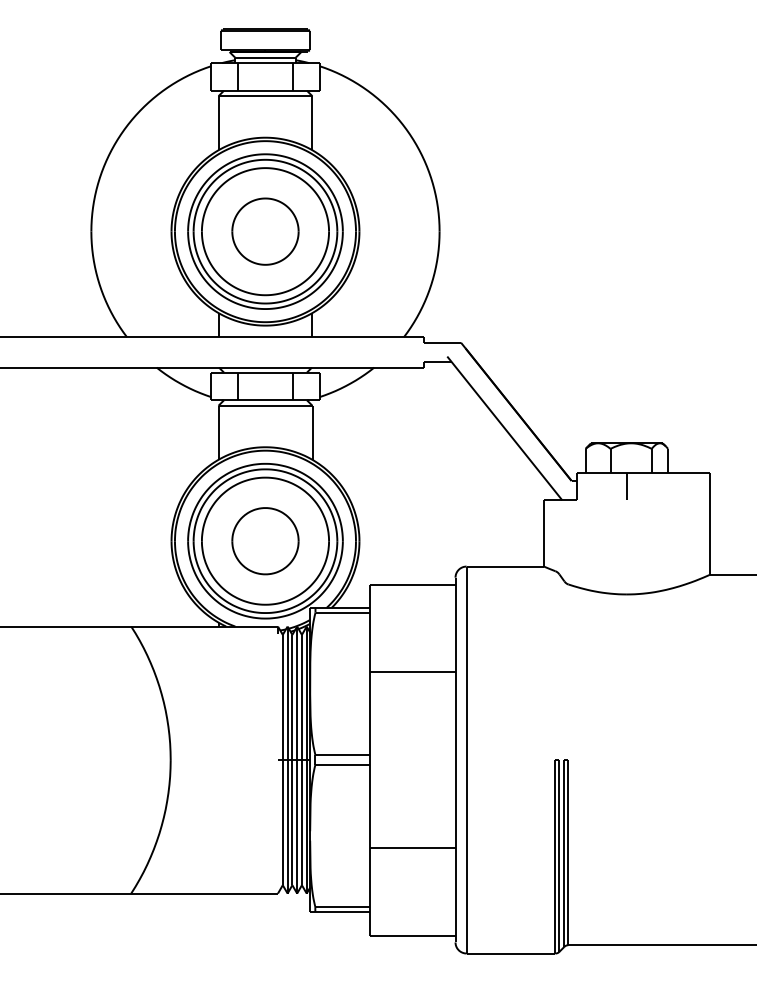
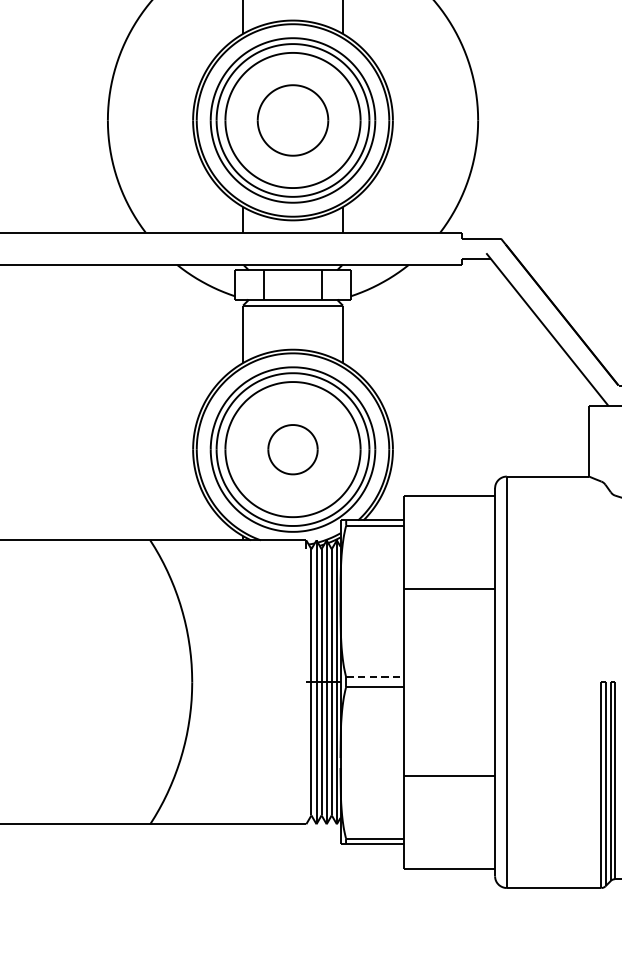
part: (265, 541) -> (293, 449), size x0.7
line: (343, 755) -> (375, 677), solid -> dashed

